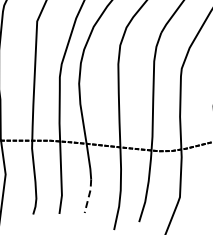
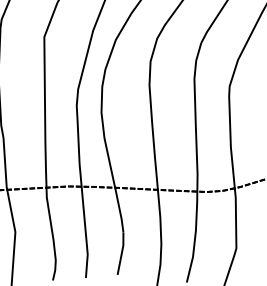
line: (89, 195) -> (122, 252), dashed -> solid

